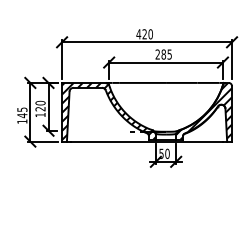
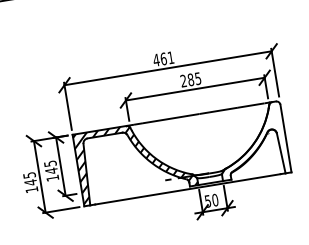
text: (147, 34) -> (167, 58), 420 -> 461
text: (40, 105) -> (50, 166), 120 -> 145
hatch: (204, 110) -> (251, 139), removed

